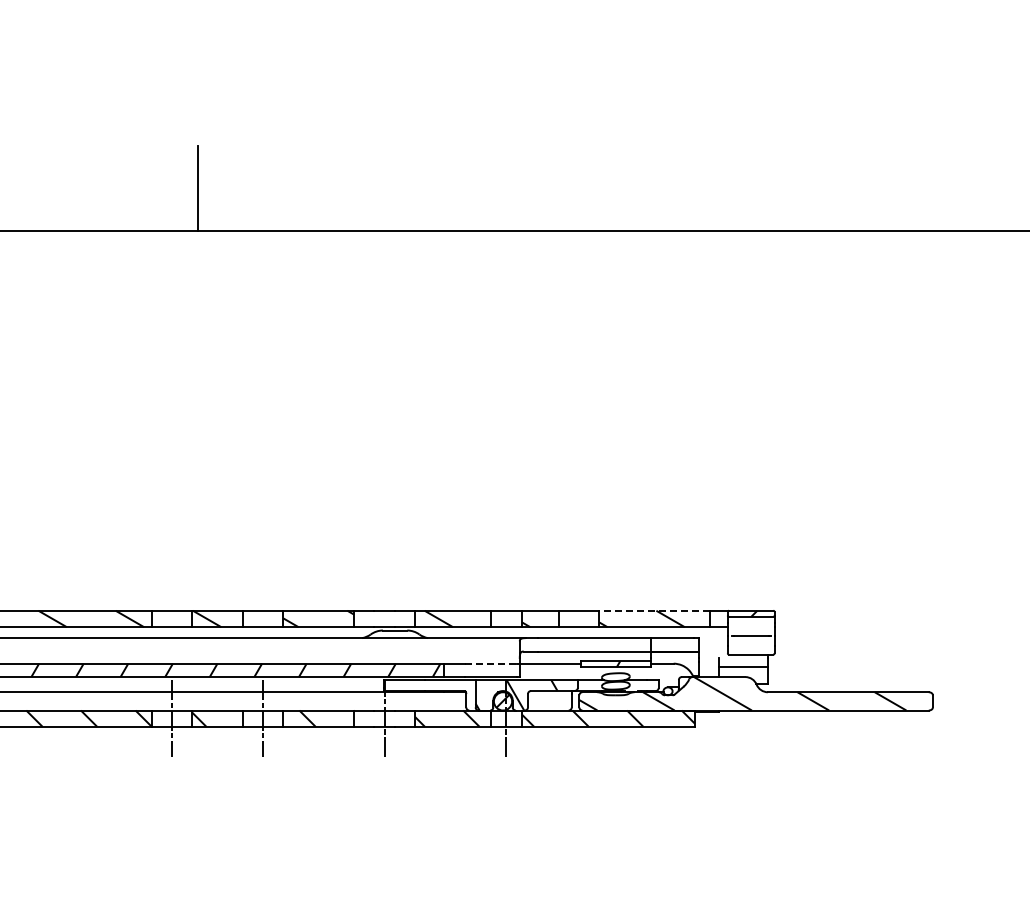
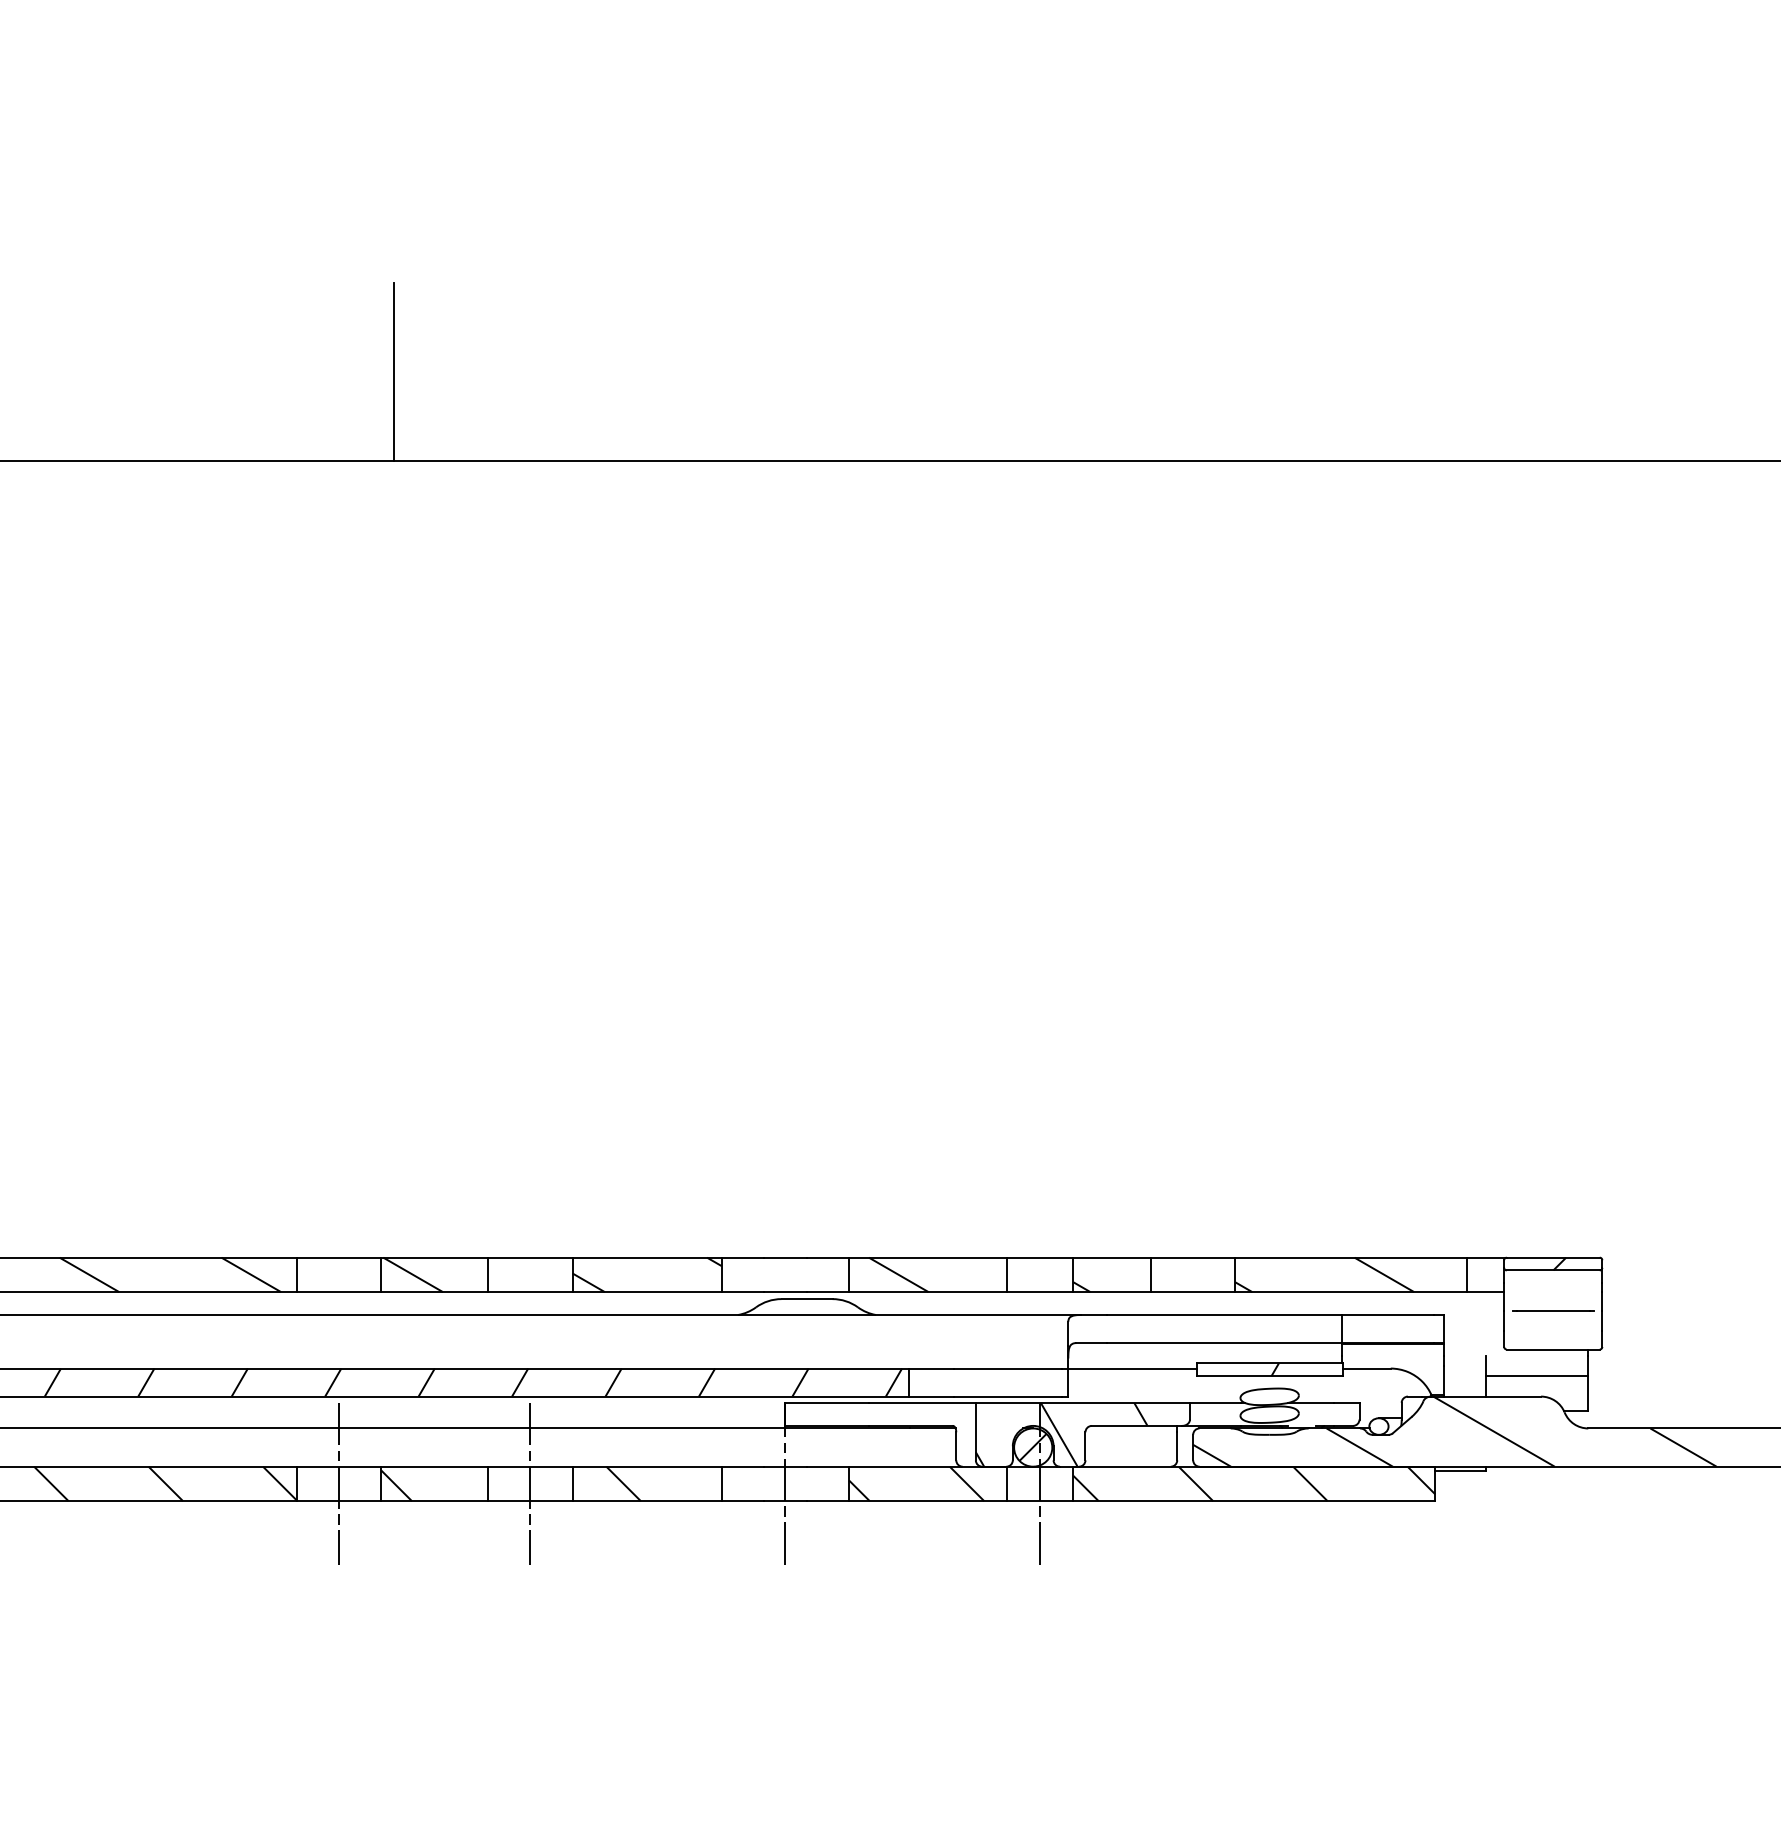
line: (654, 610) -> (1350, 1257), dashed -> solid
line: (490, 663) -> (1006, 1368), dashed -> solid

